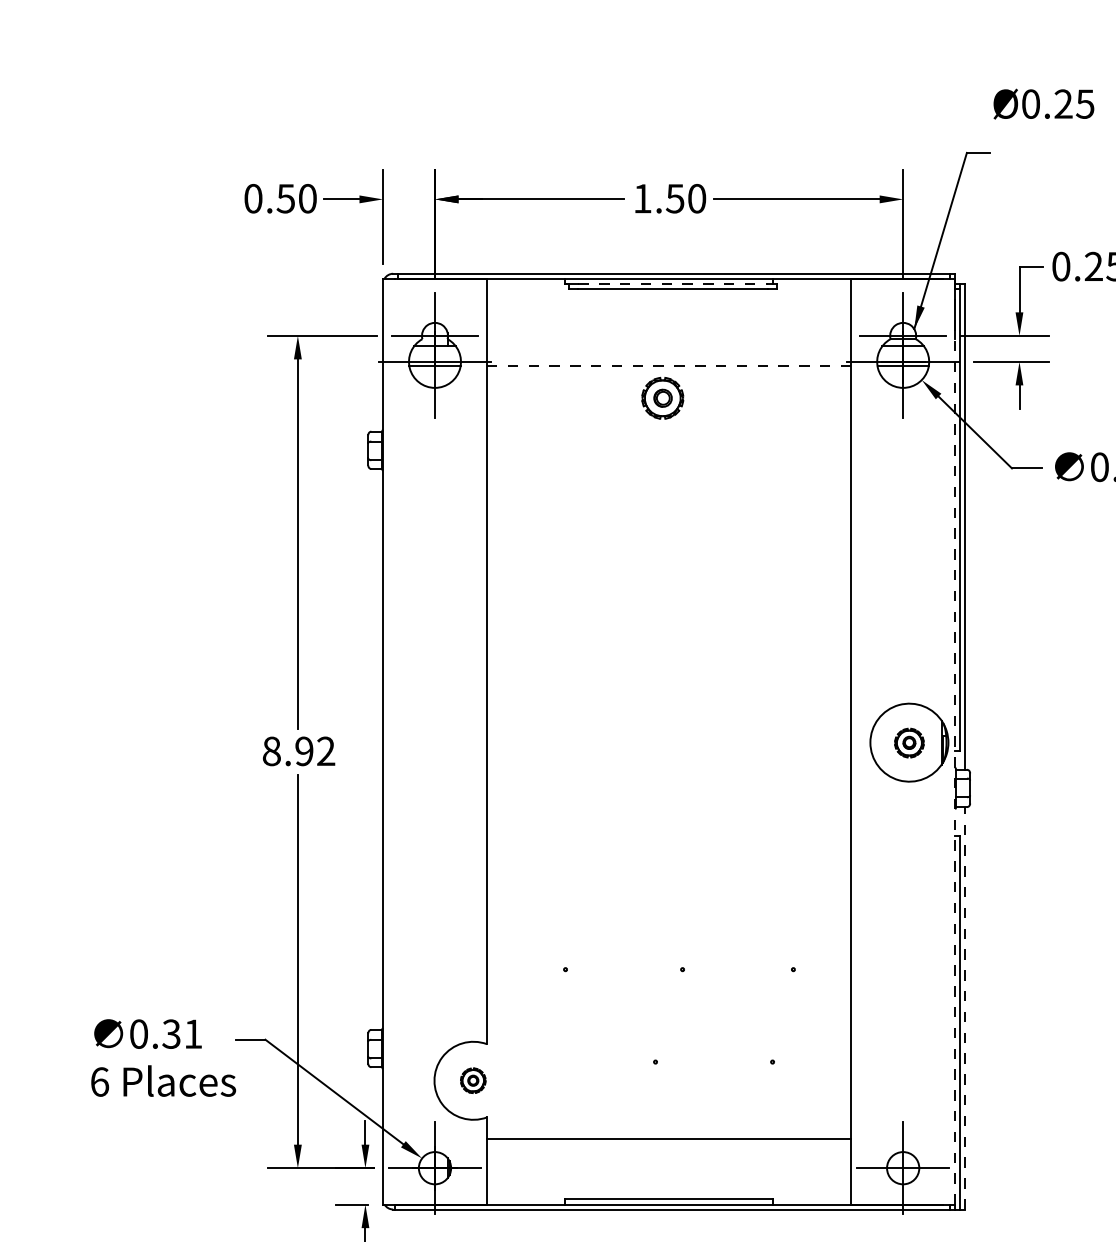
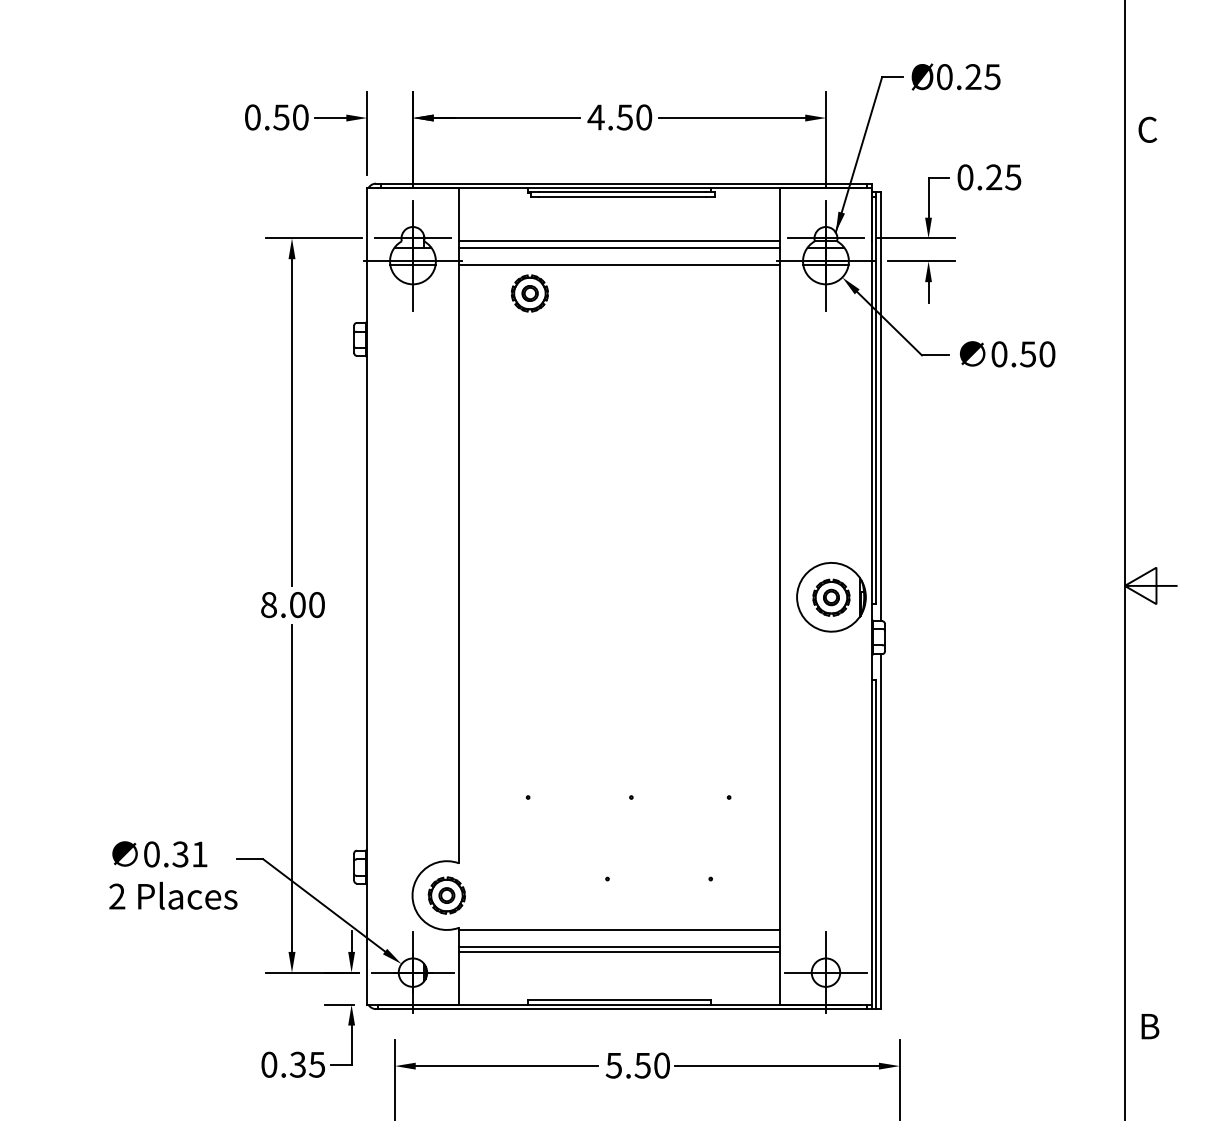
text: (1043, 103) -> (955, 76), moved
text: (641, 198) -> (595, 117), 1.50 -> 4.50
line: (672, 283) -> (622, 192), dashed -> solid
line: (669, 339) -> (619, 241), added
line: (669, 346) -> (619, 247), added
line: (669, 366) -> (619, 265), dashed -> solid
part: (662, 398) -> (529, 293), moved
line: (954, 741) -> (871, 596), dashed -> solid
part: (909, 742) -> (831, 597), size x1.43
text: (314, 751) -> (306, 605), 8.92 -> 8.00
line: (964, 1008) -> (880, 831), dashed -> solid
part: (473, 1080) -> (446, 895), size x1.67
text: (100, 1081) -> (117, 896), 6 -> 2
line: (669, 1120) -> (619, 930), added
line: (669, 1144) -> (619, 951), added

